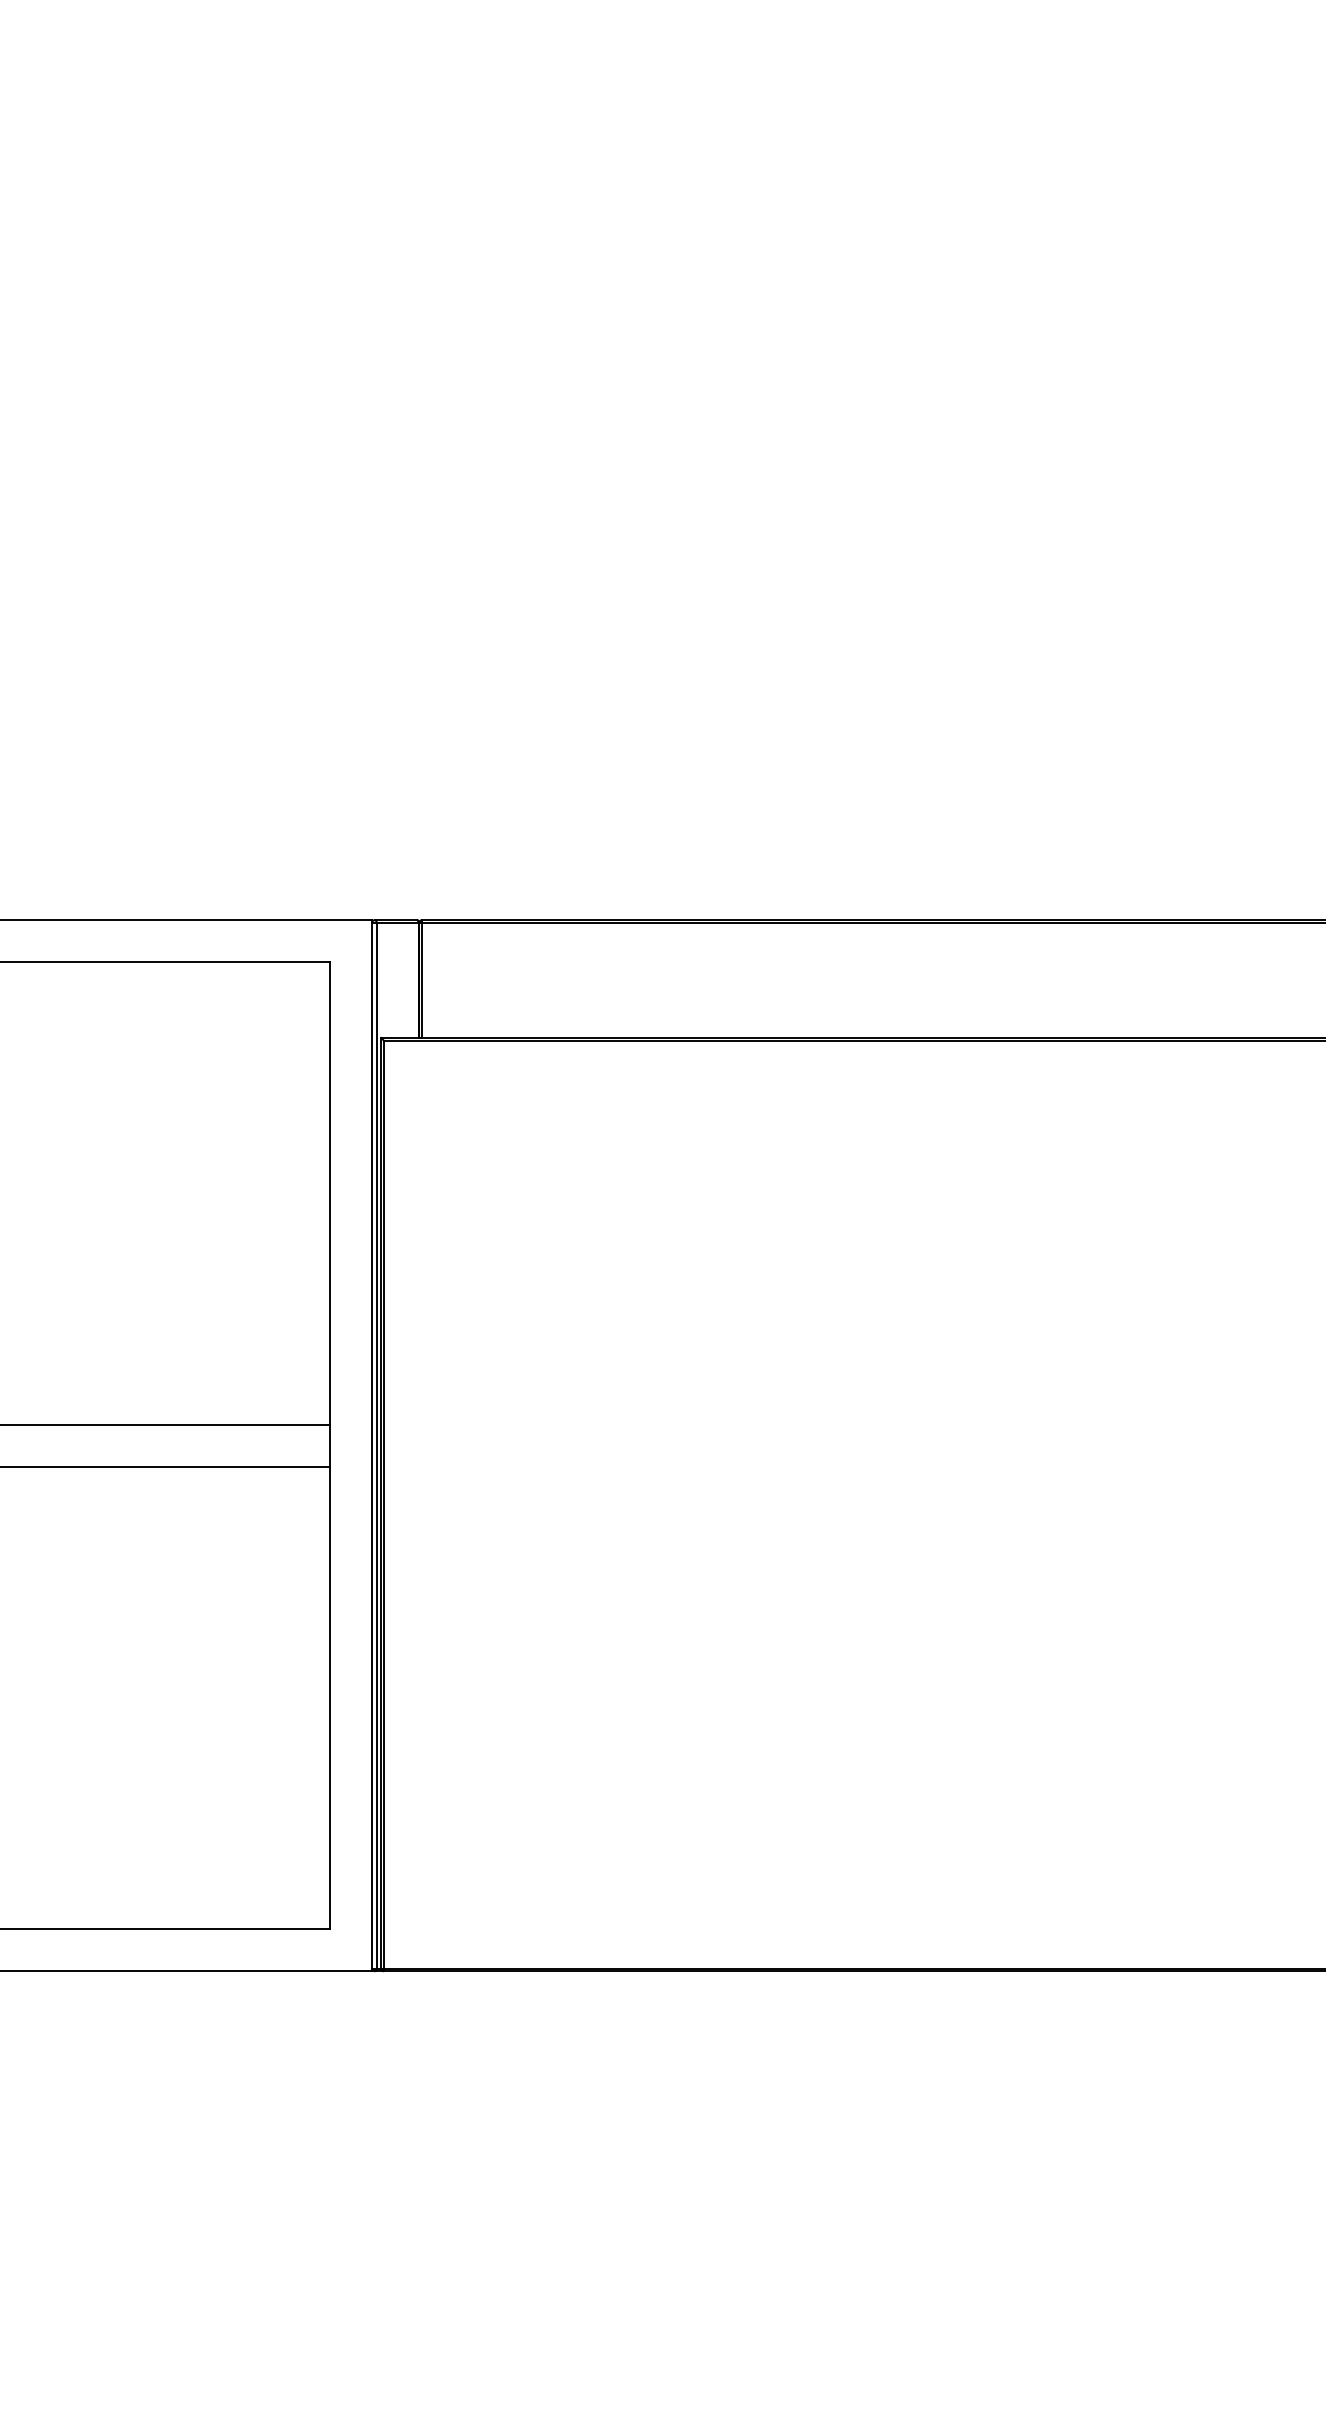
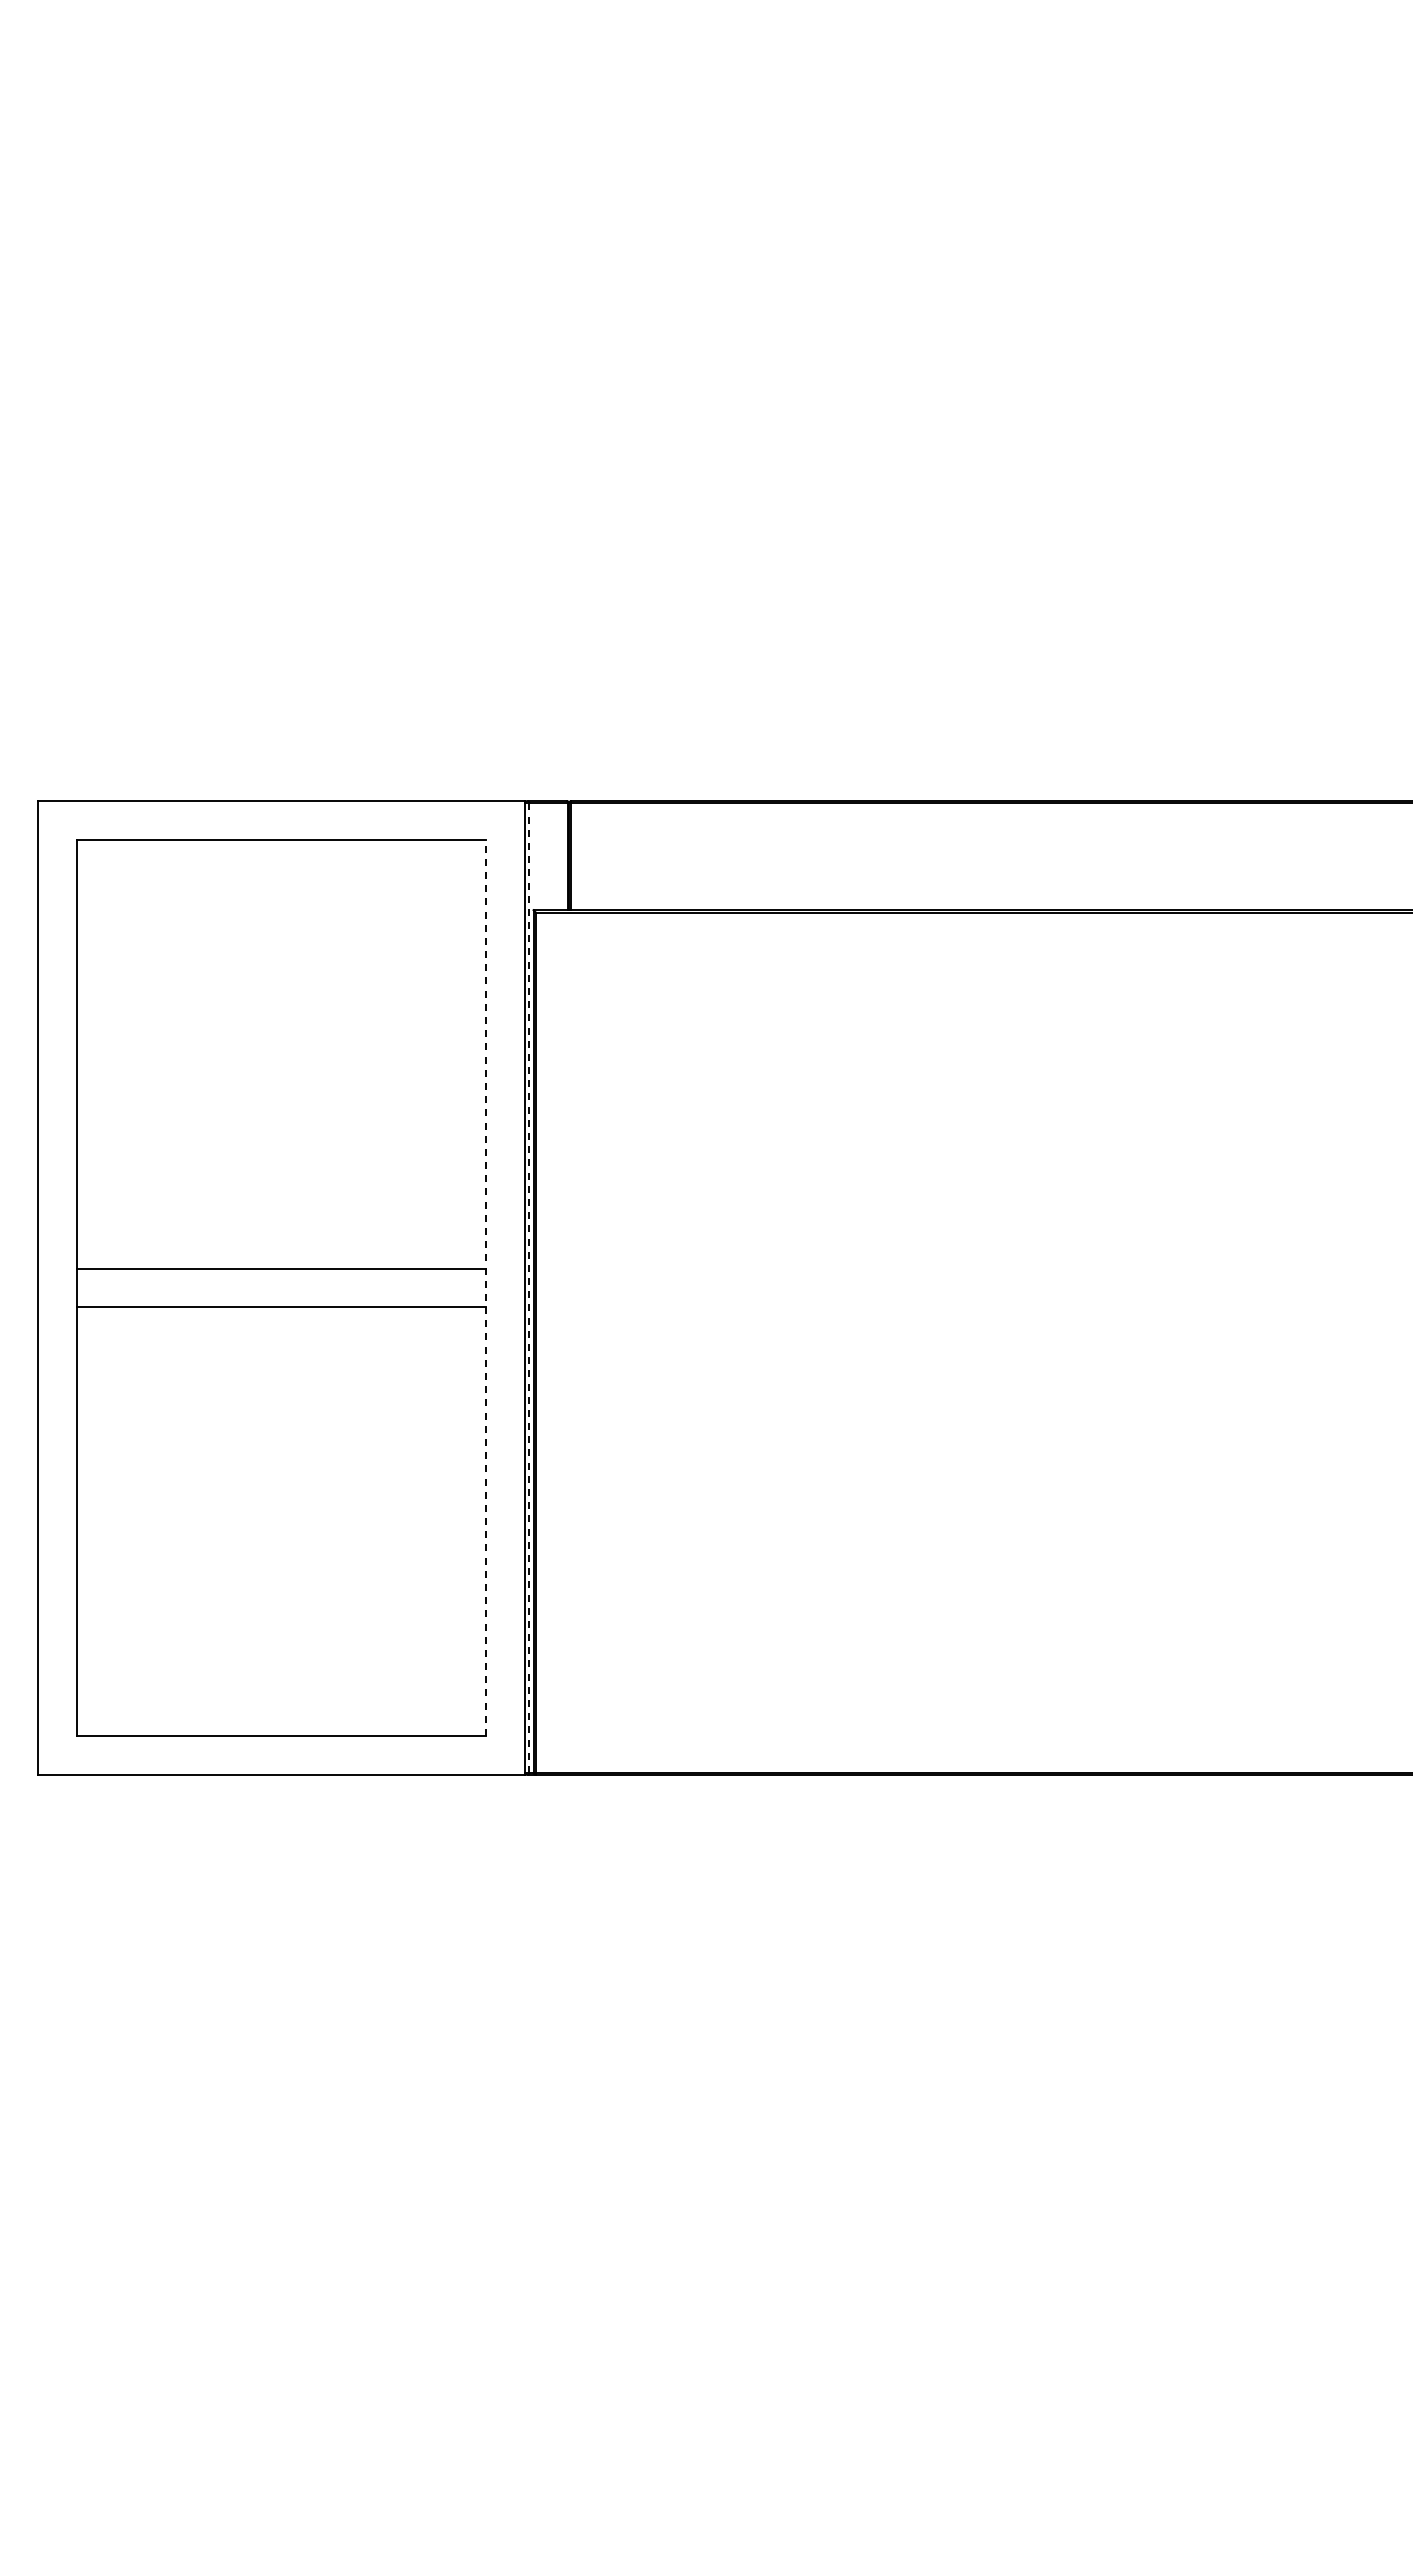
line: (330, 1445) -> (486, 1287), solid -> dashed
line: (376, 1446) -> (529, 1288), solid -> dashed

